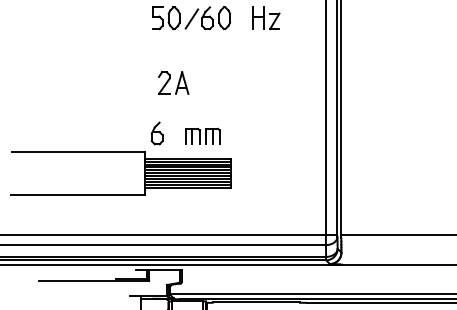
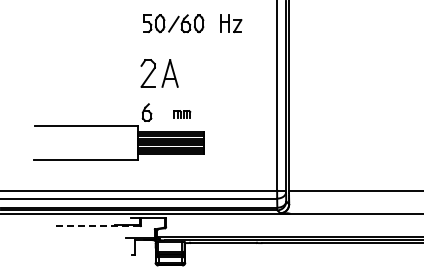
part: (173, 82) -> (159, 73), size x1.6
part: (203, 136) -> (182, 114), size x0.6
line: (94, 281) -> (98, 226), solid -> dashed

